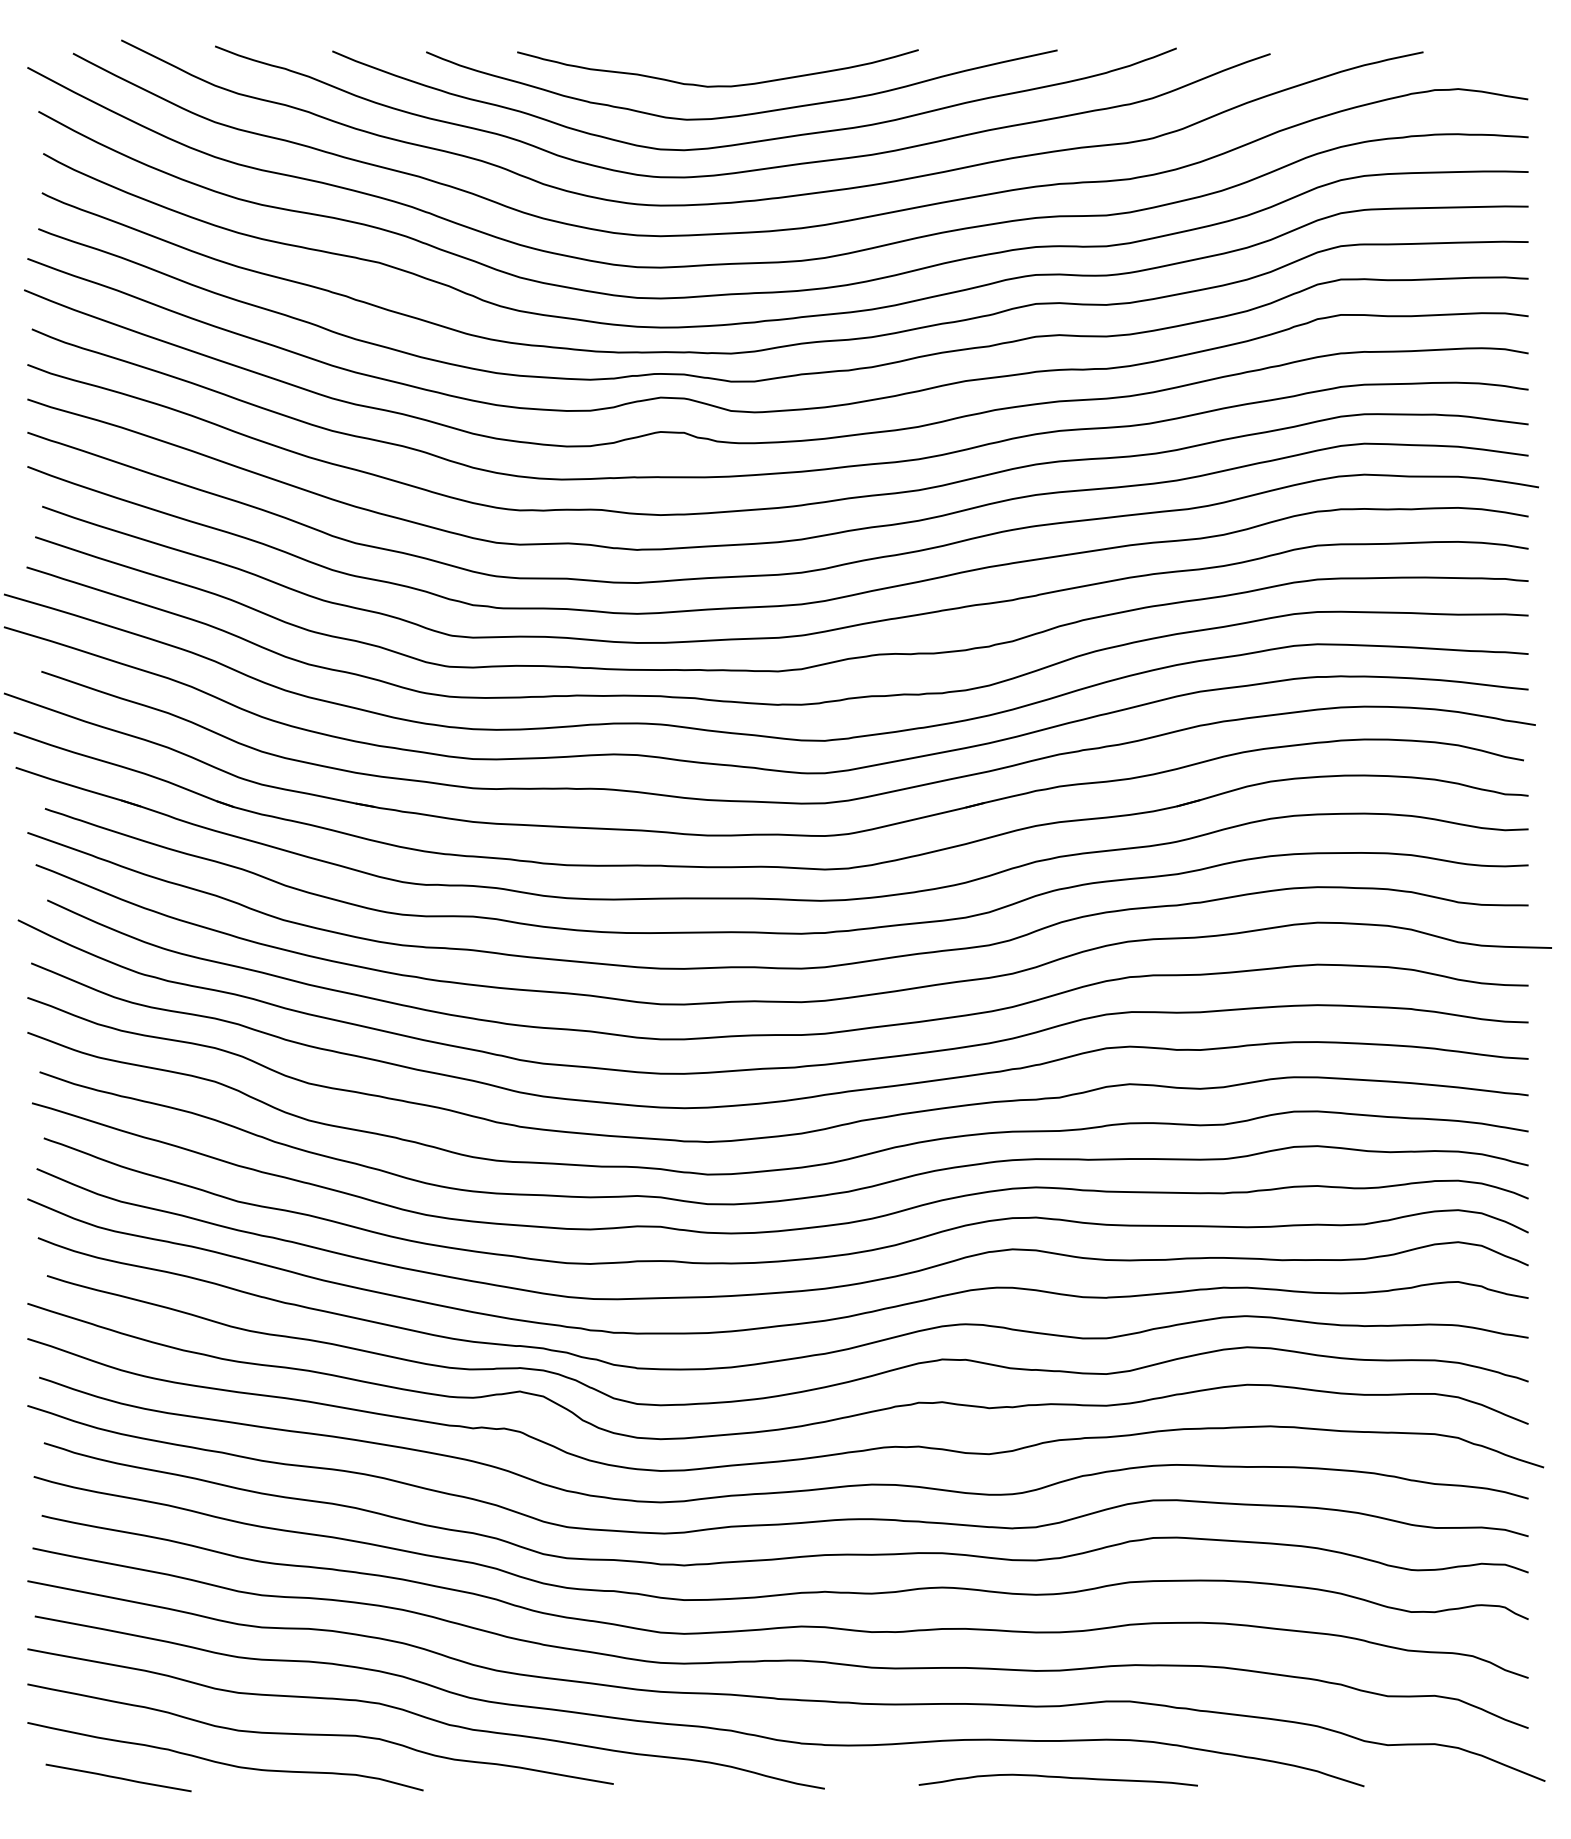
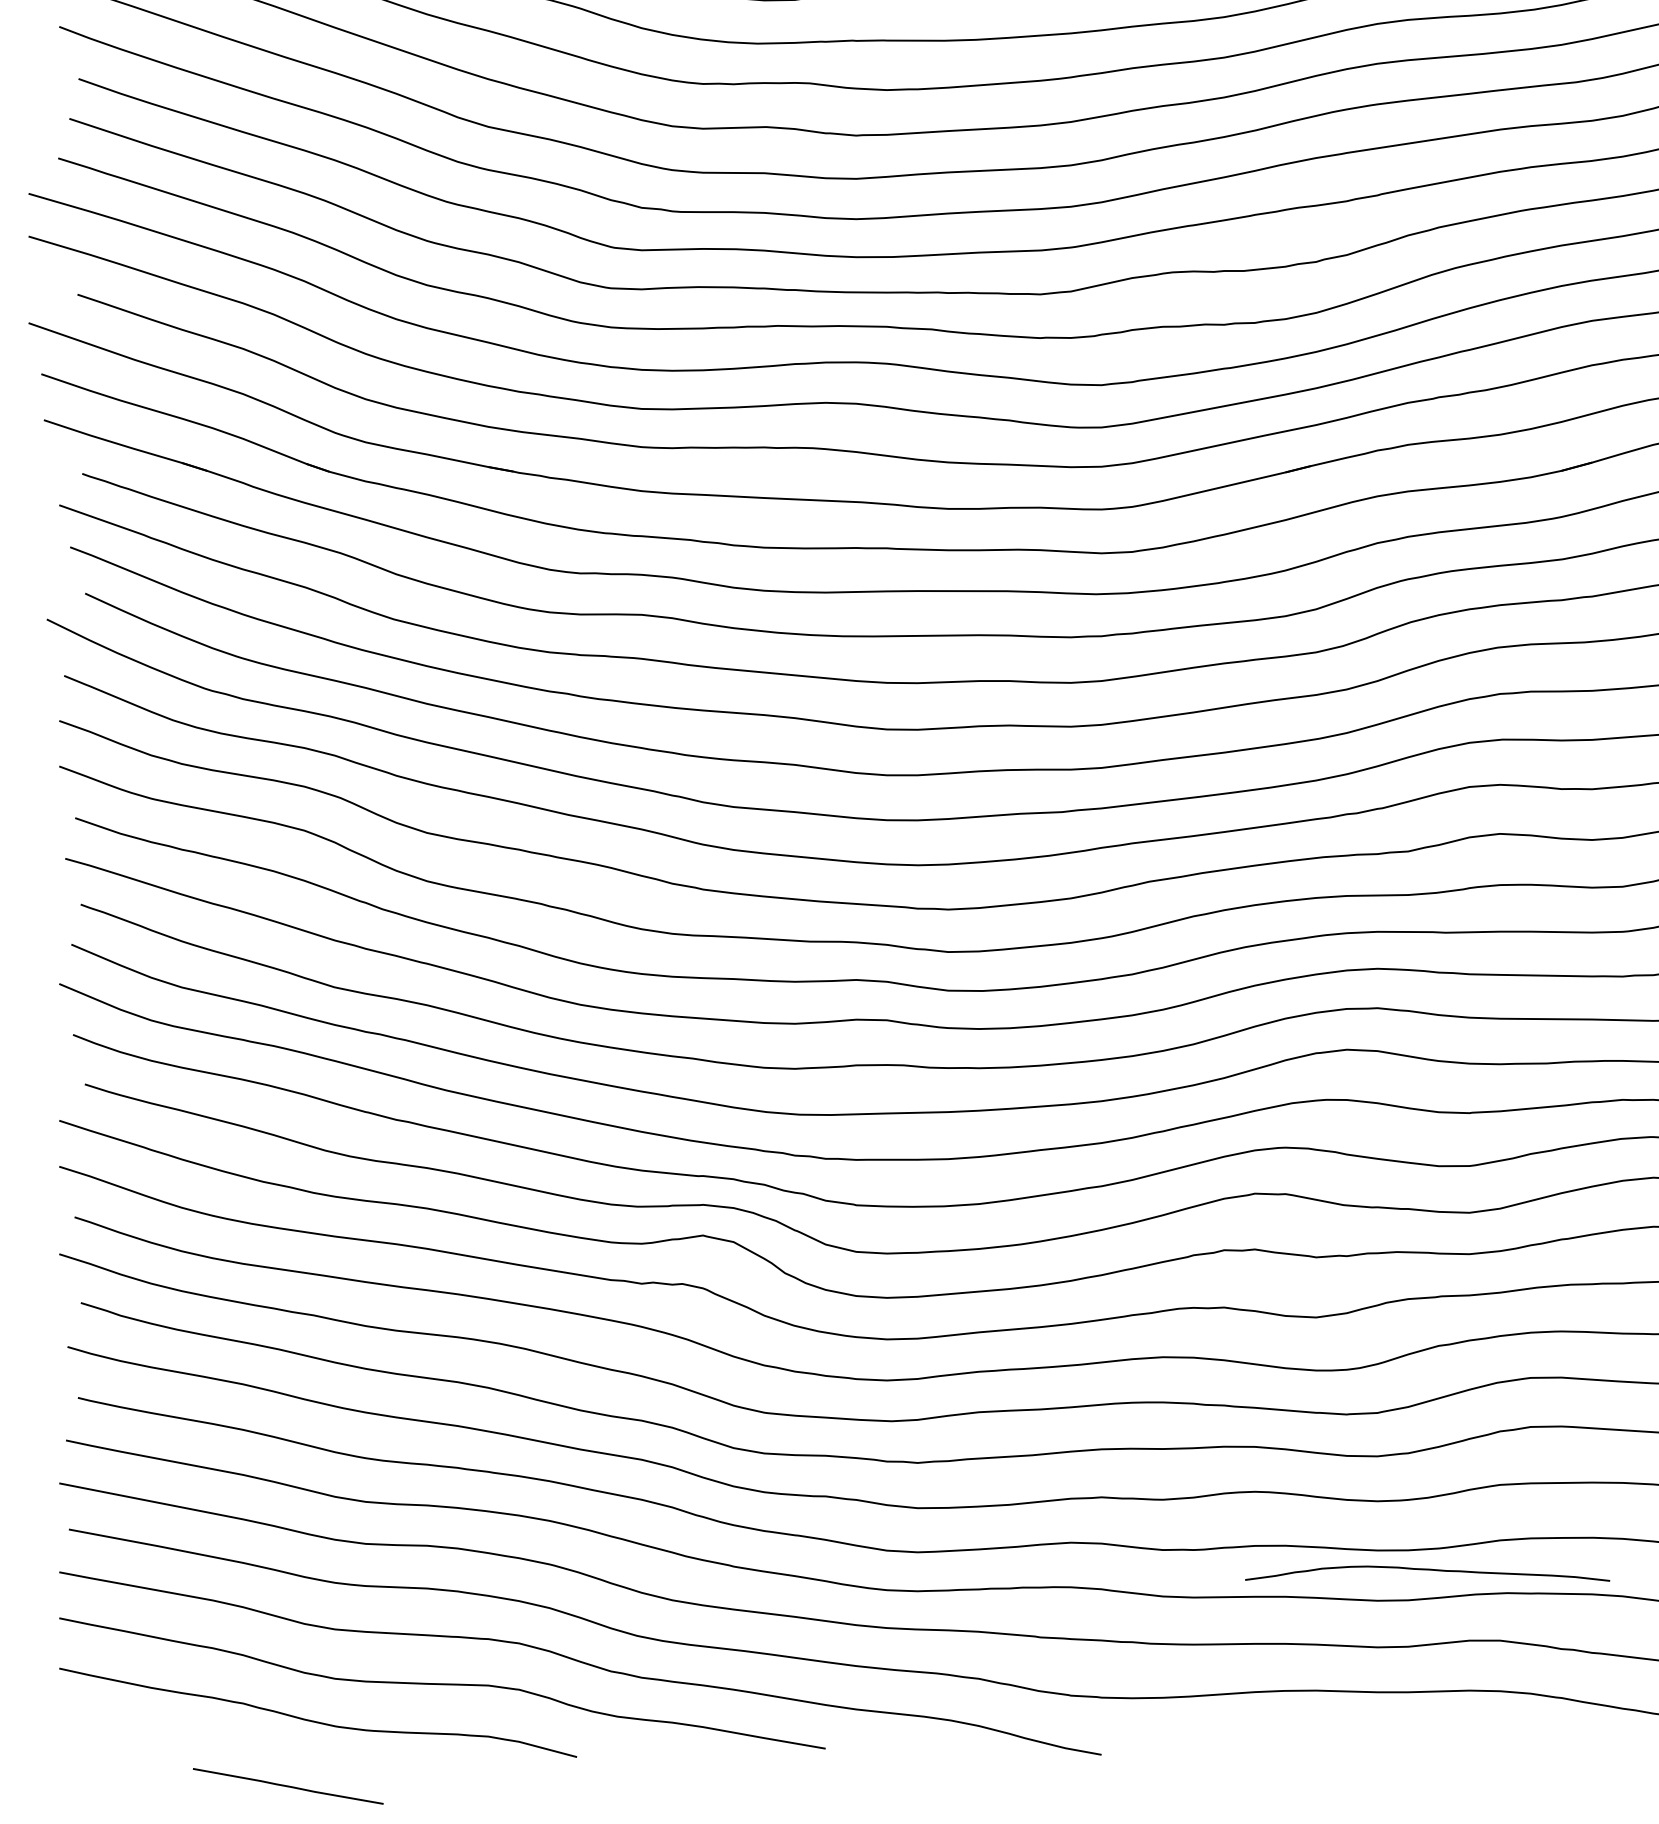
line: (118, 1777) -> (288, 1785), moved
curve: (1057, 1777) -> (1426, 1570), moved

